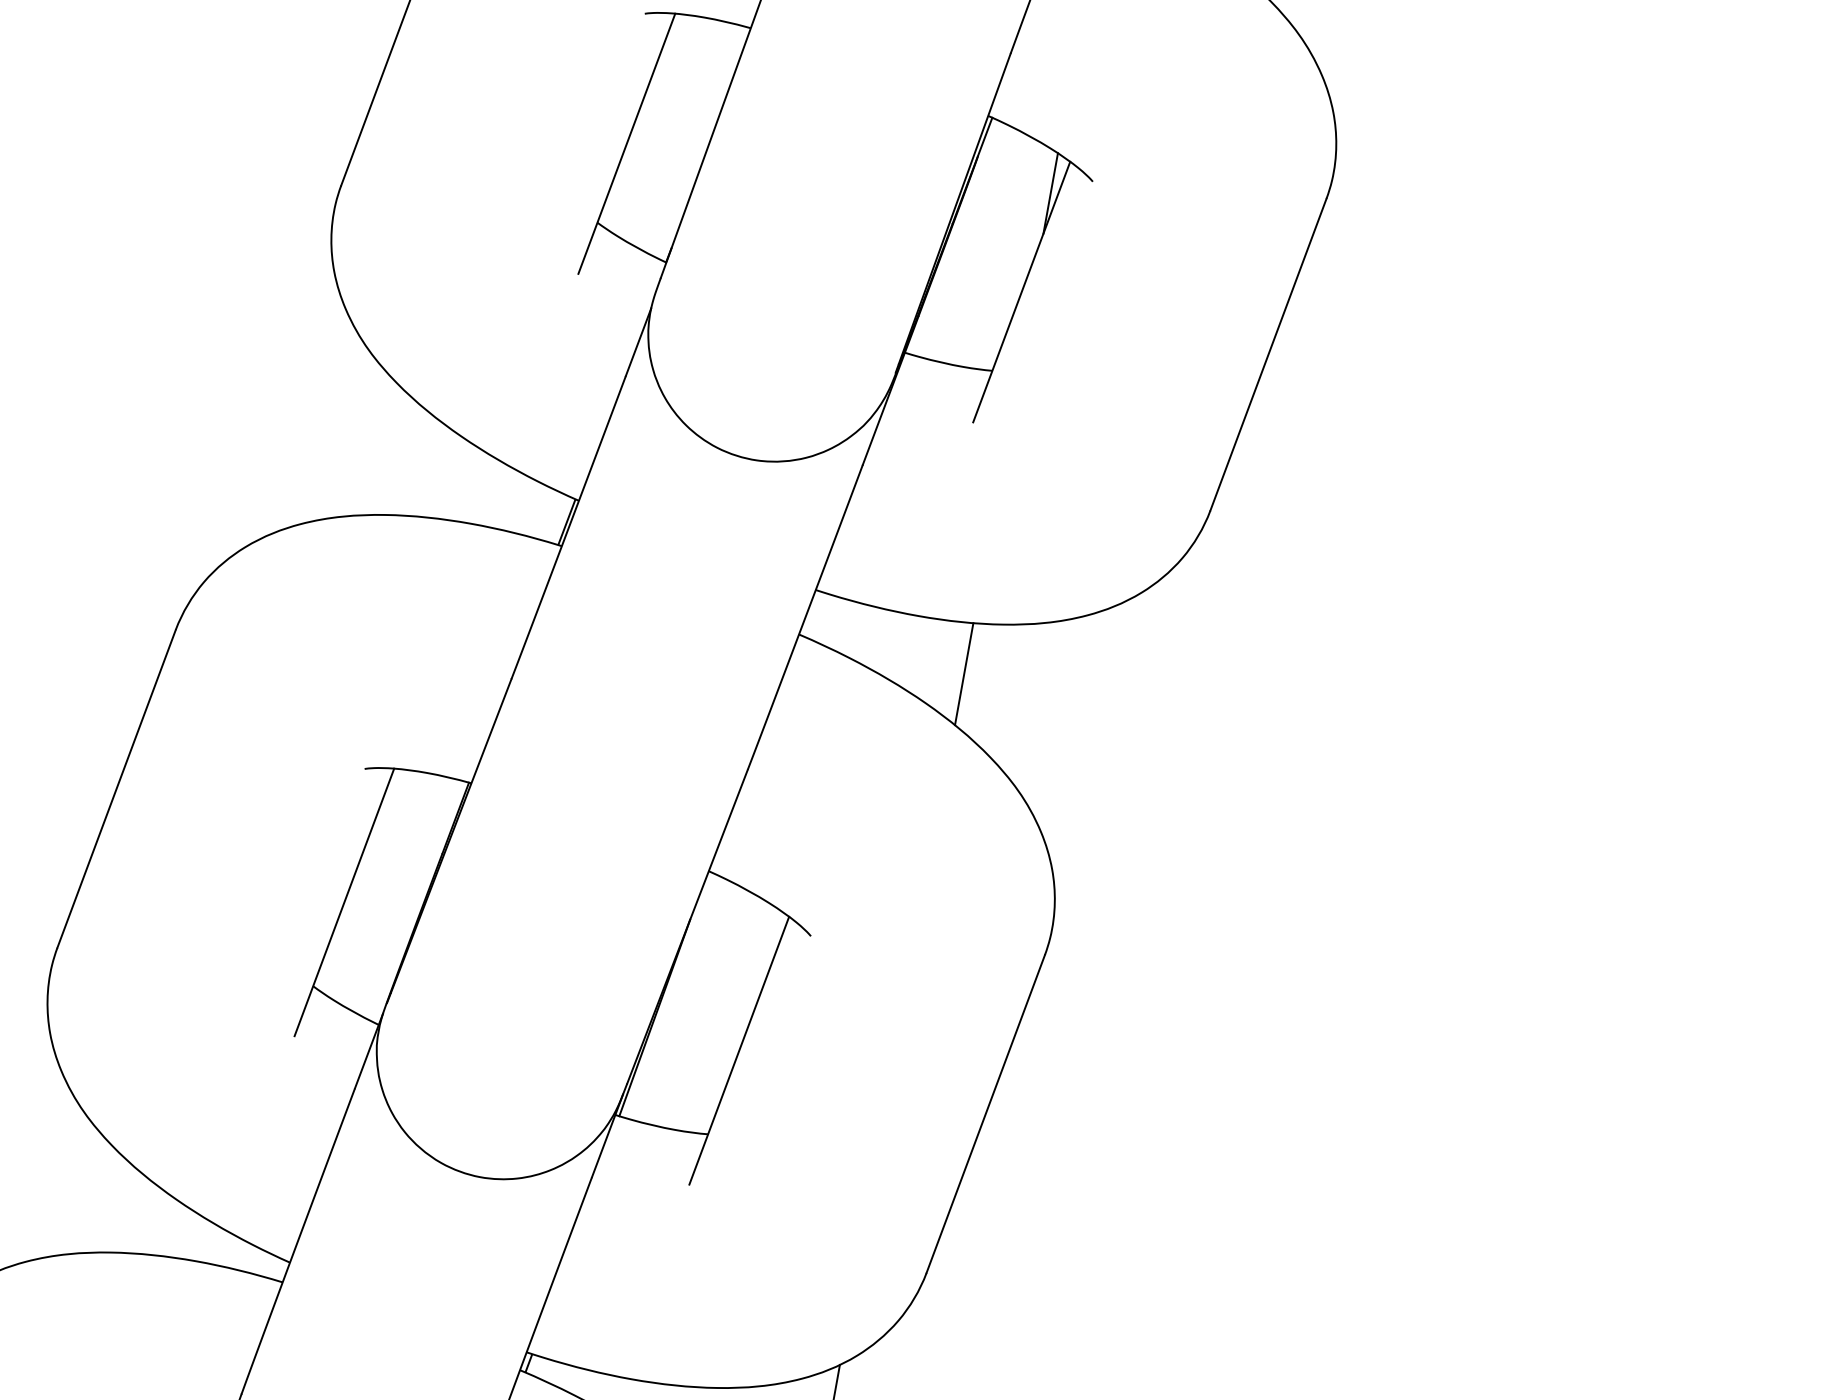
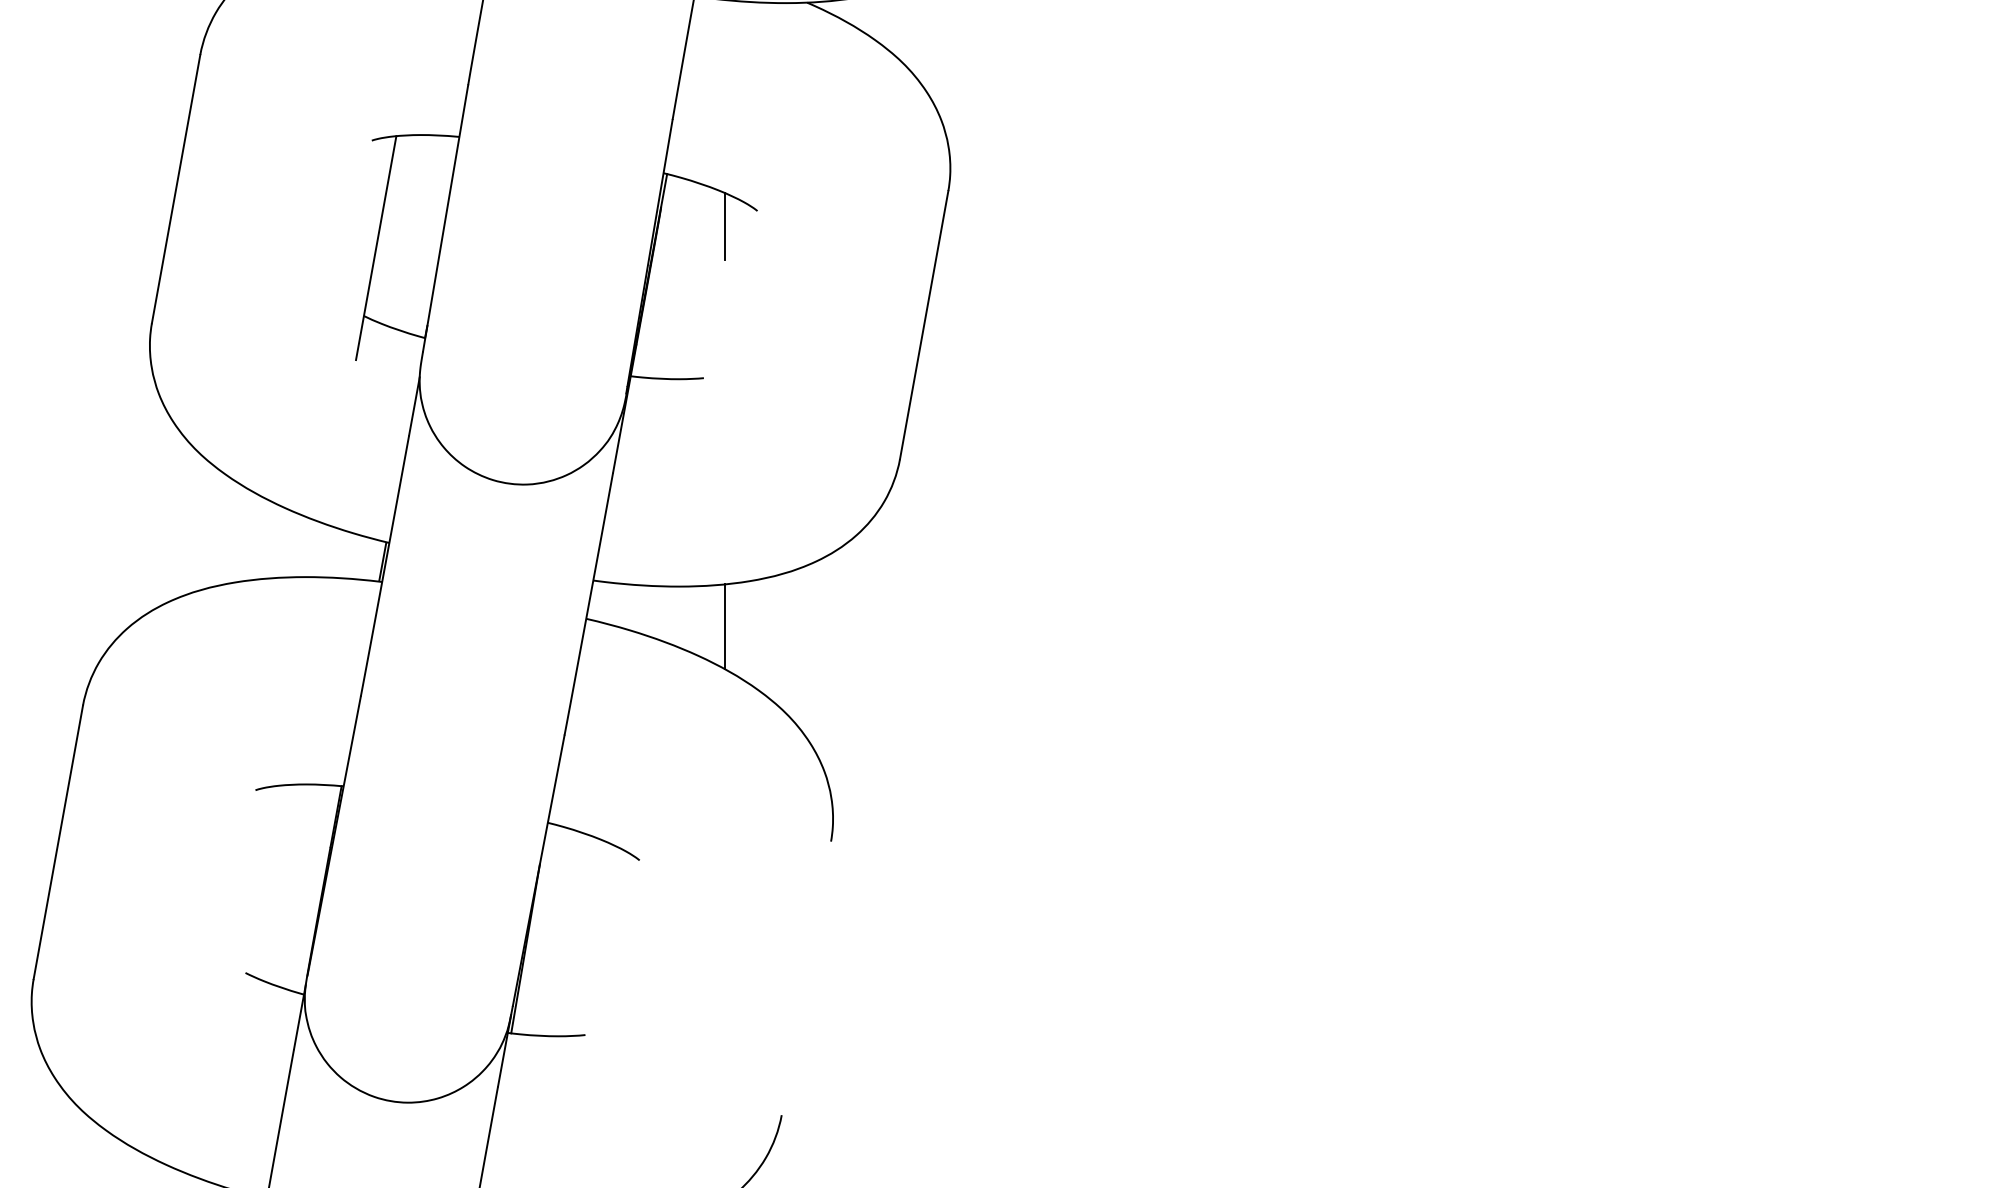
line: (1020, 292) -> (715, 310), removed
line: (344, 902) -> (258, 900), removed
line: (739, 1049) -> (598, 962), removed
line: (985, 1114) -> (806, 978), removed

